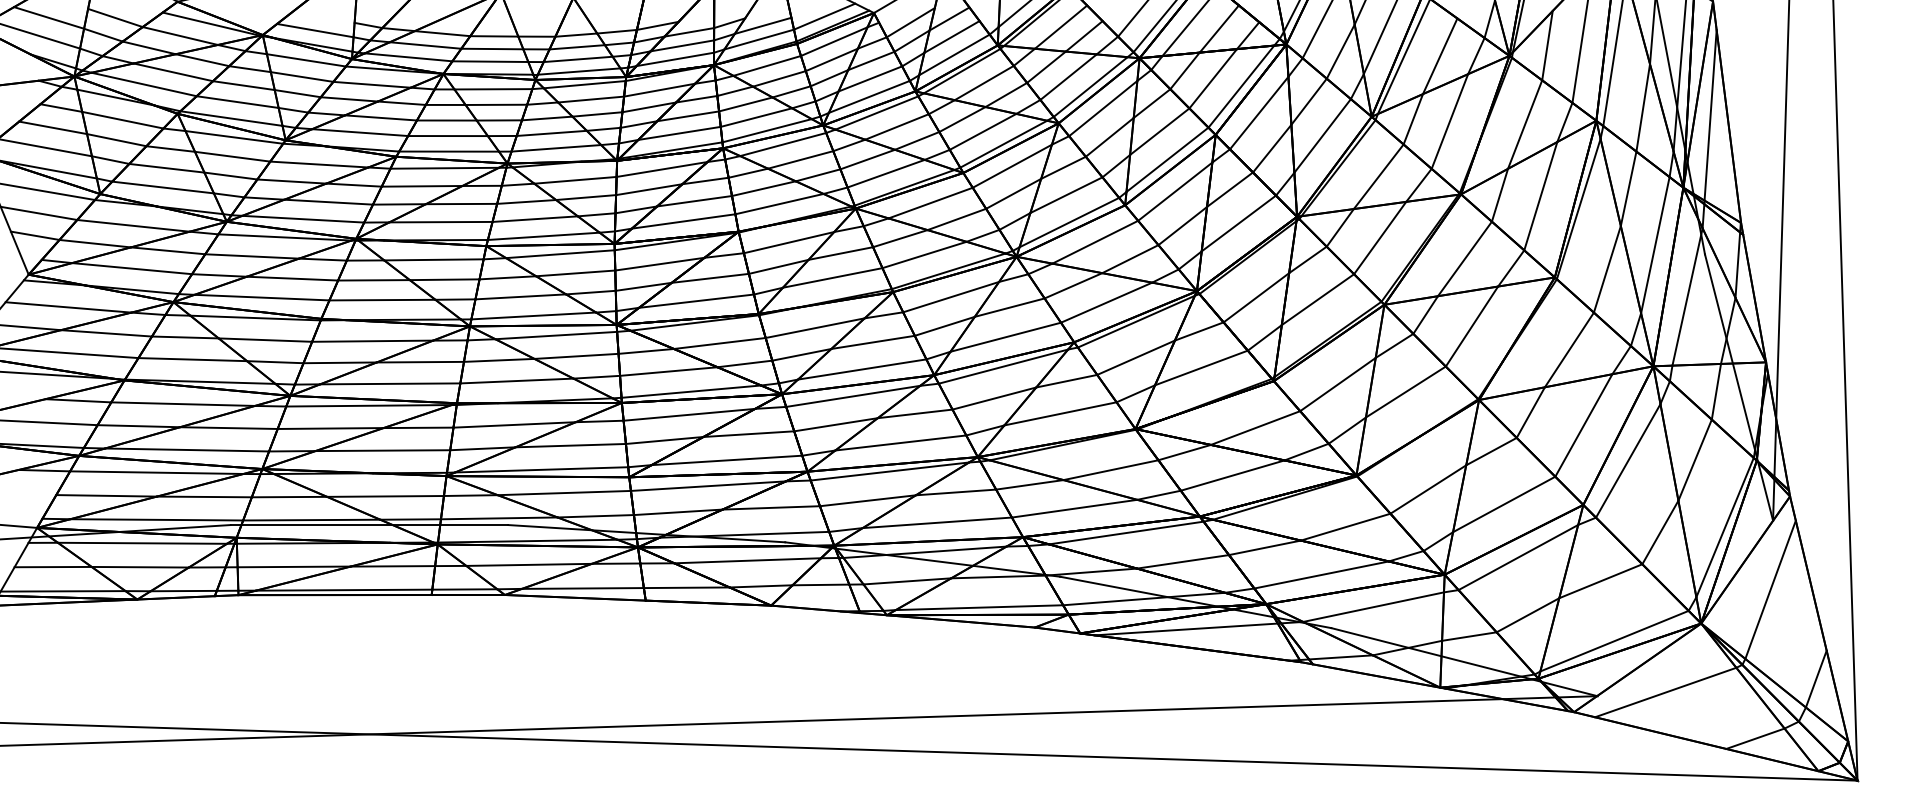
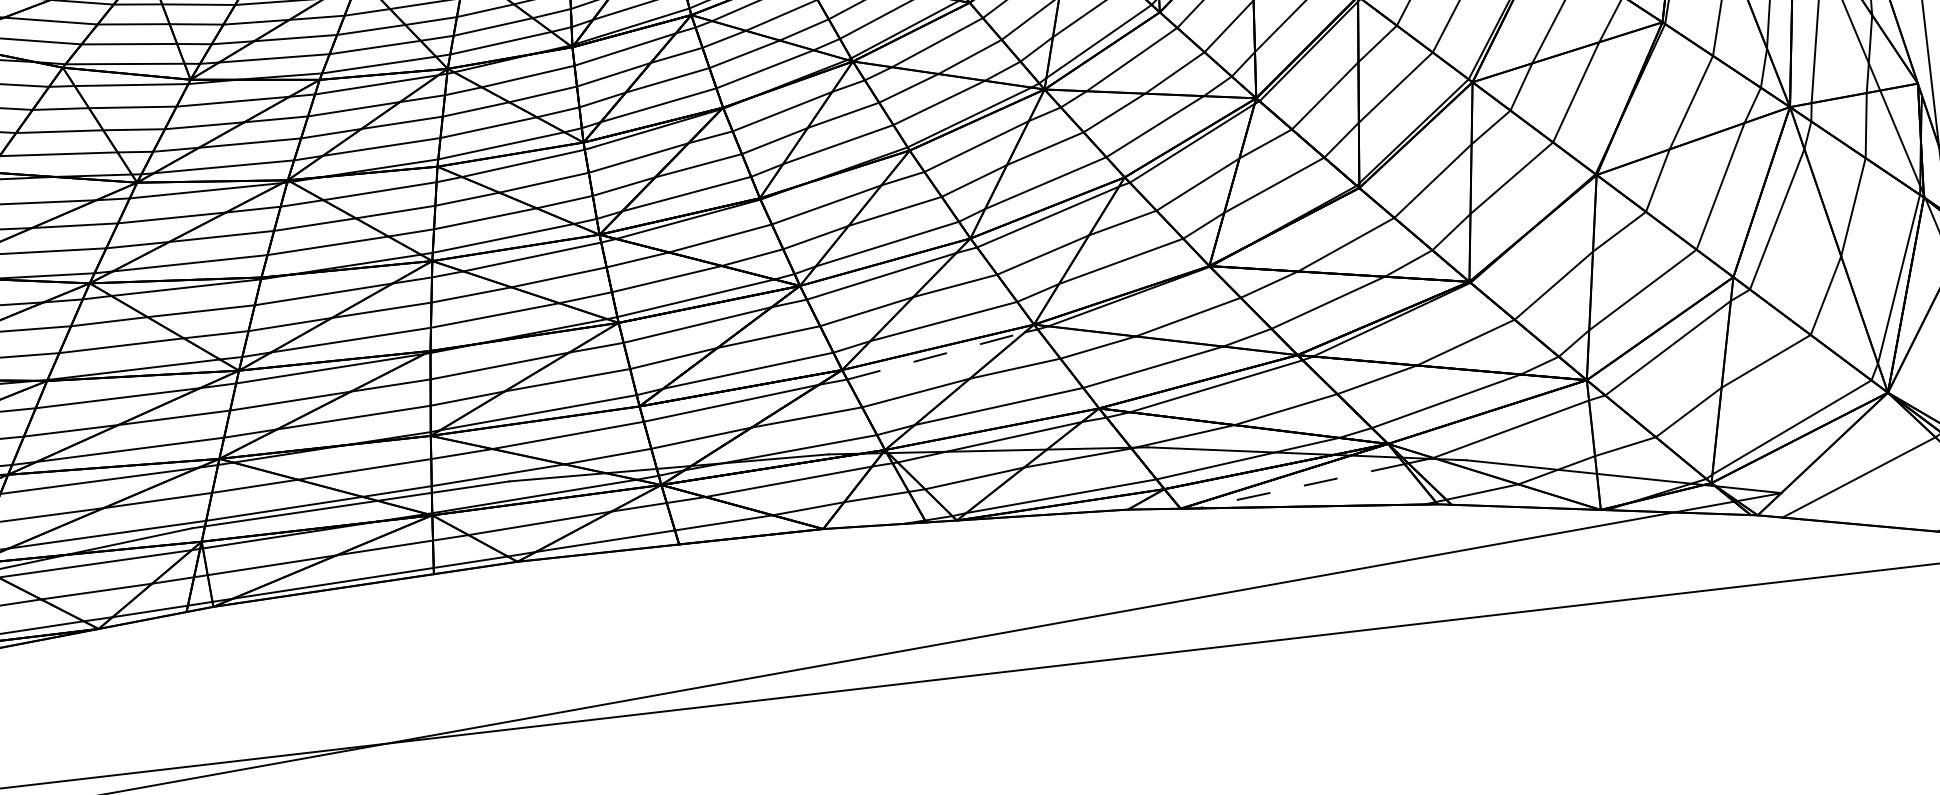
line: (889, 471) -> (935, 355), solid -> dashed
line: (1186, 629) -> (1301, 486), solid -> dashed

